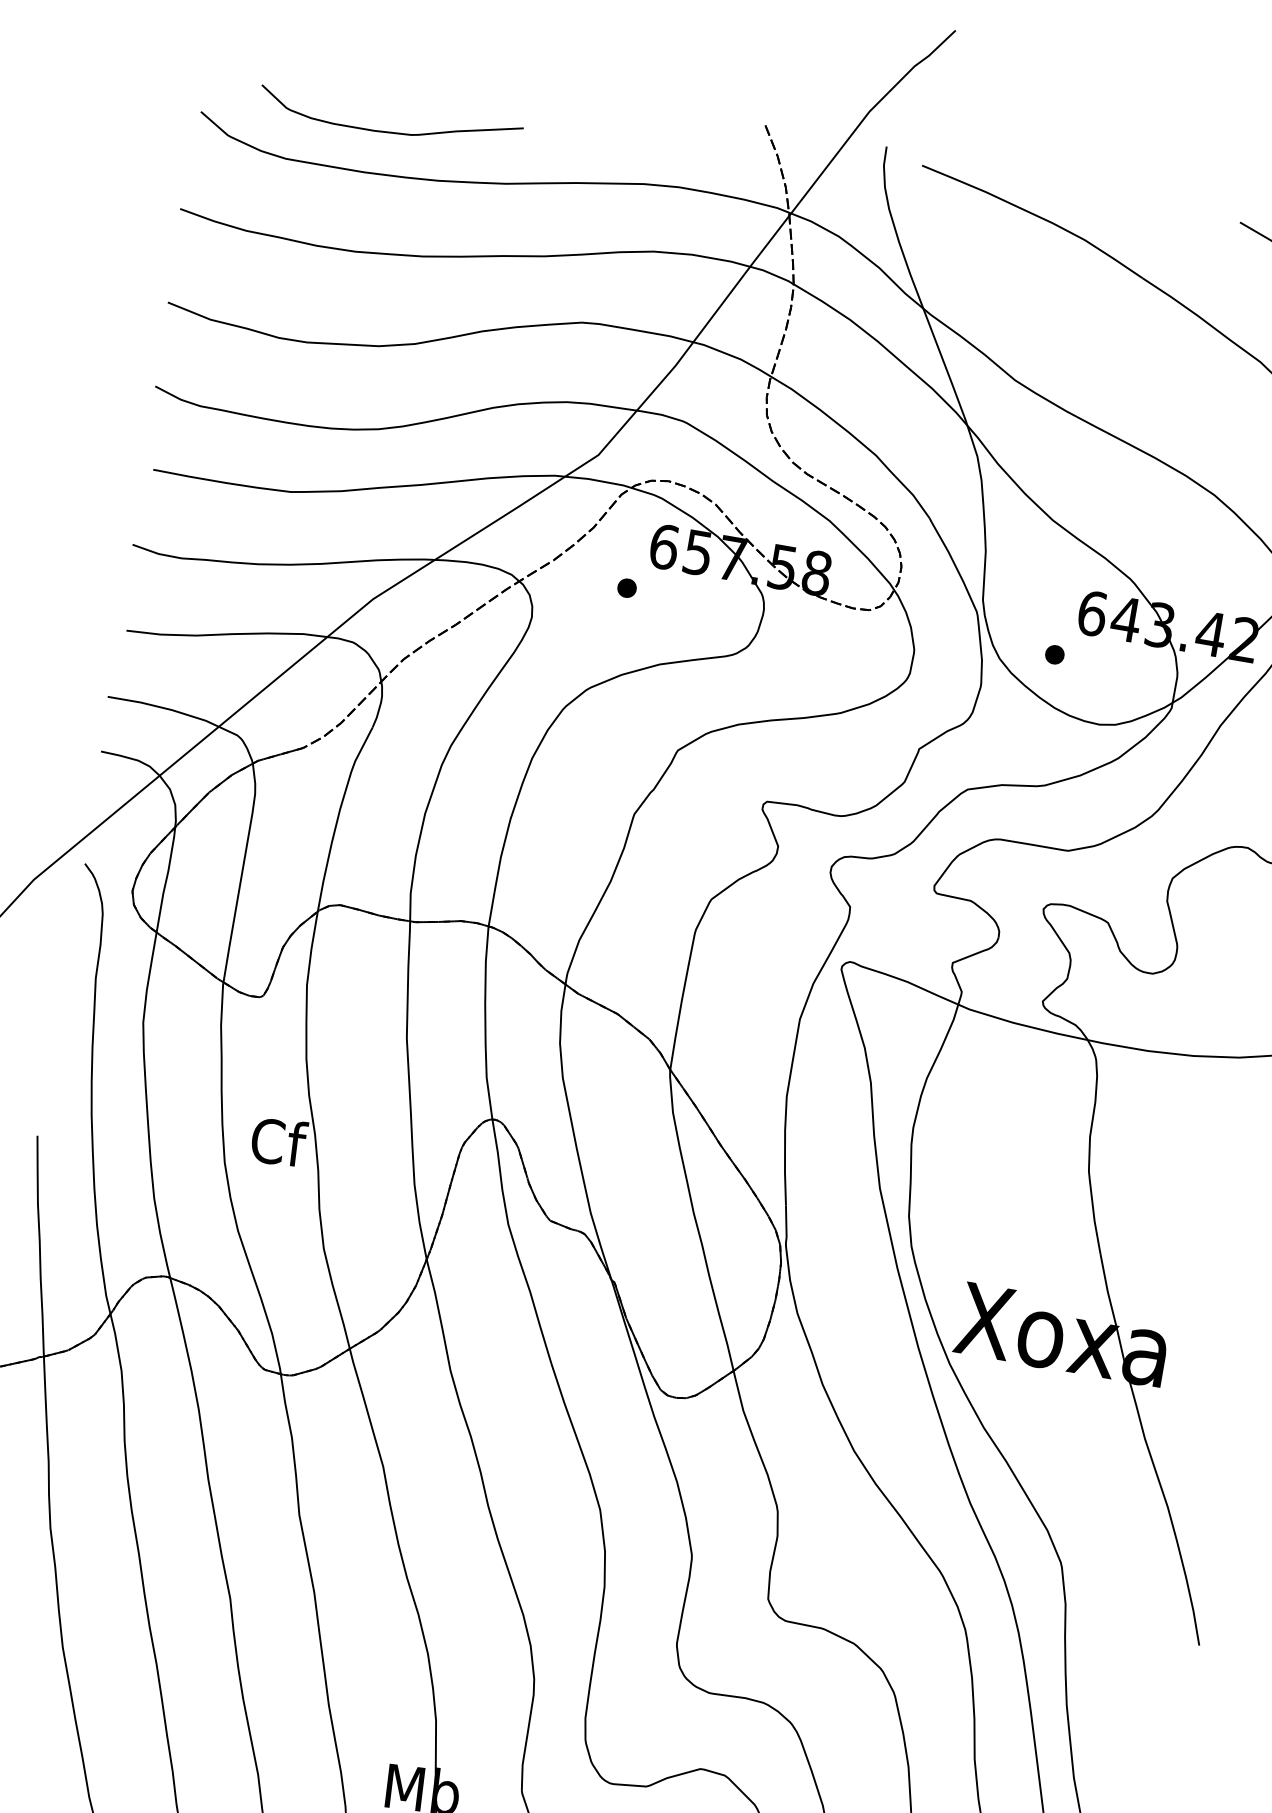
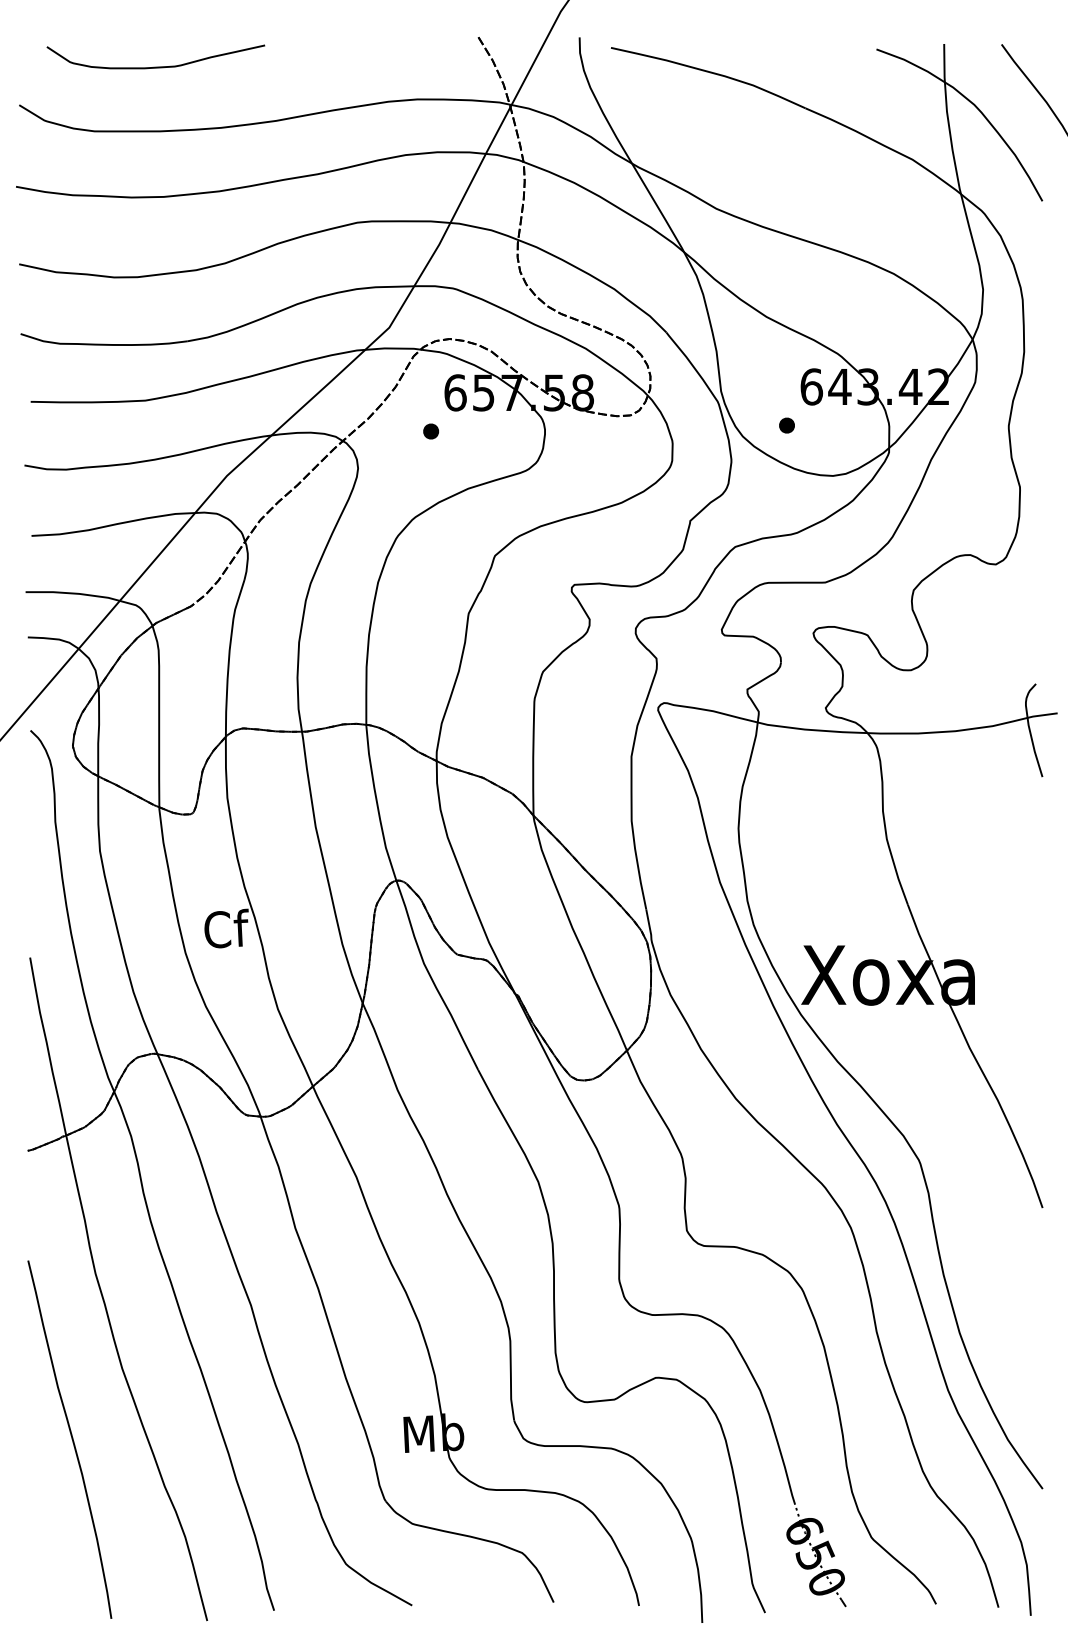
curve: (388, 130) -> (155, 66), moved

